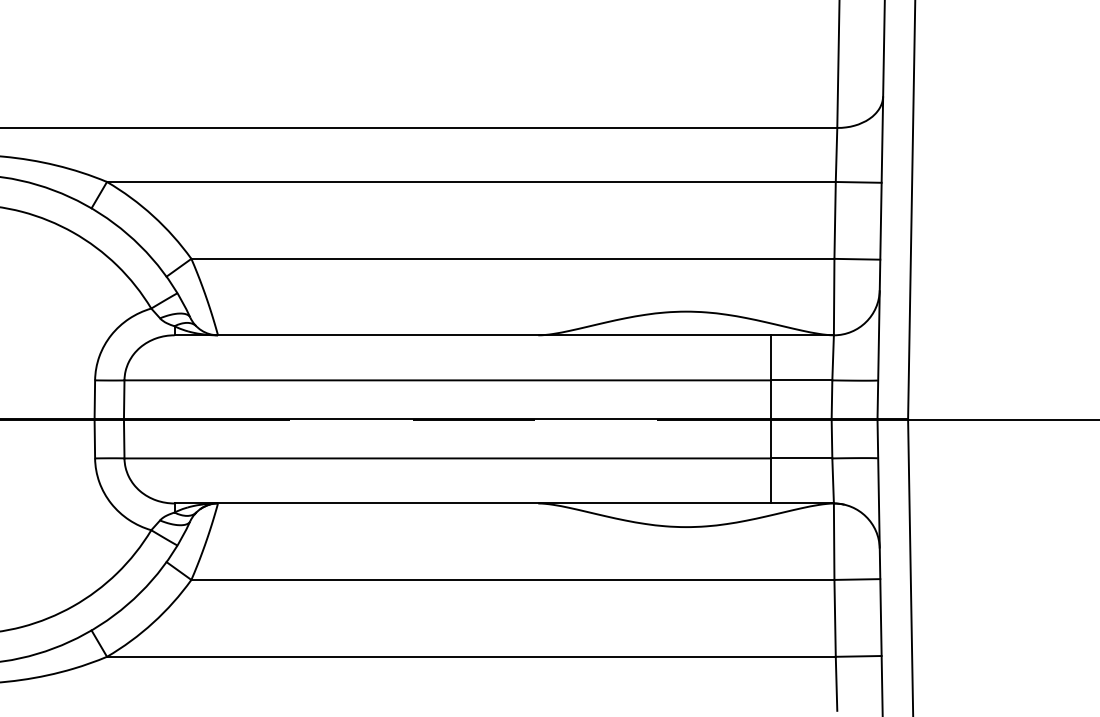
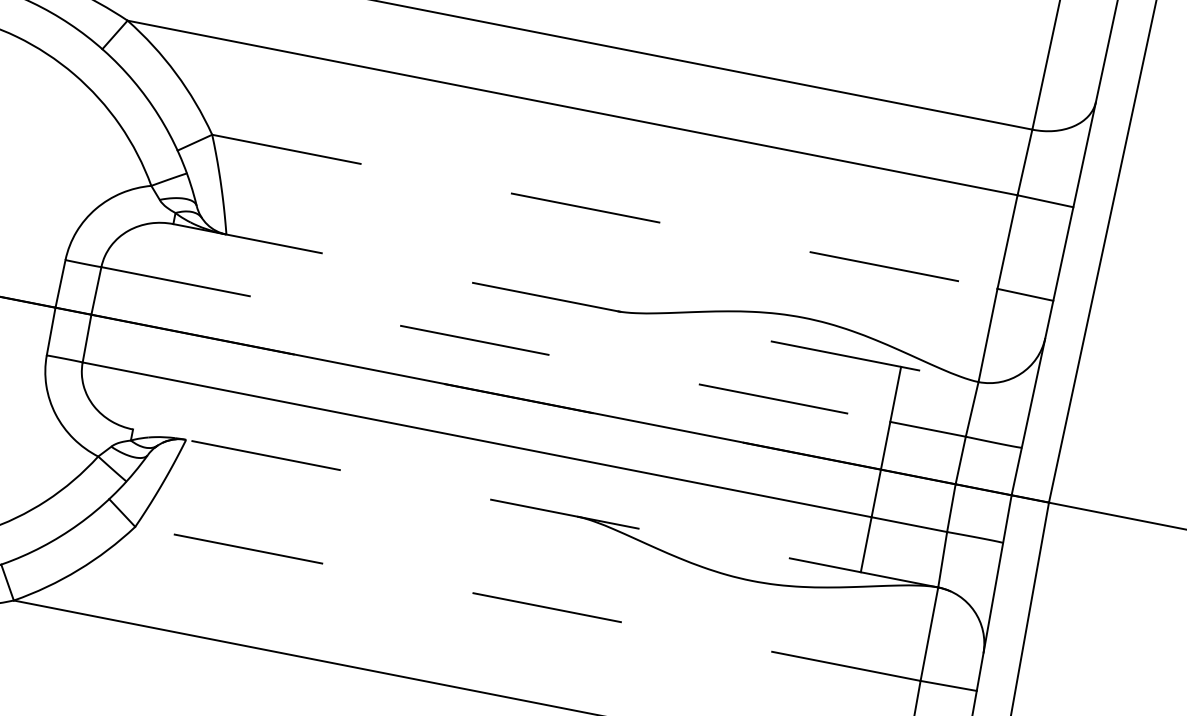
line: (512, 258) -> (604, 211), solid -> dashed
line: (504, 335) -> (576, 303), solid -> dashed
line: (448, 380) -> (497, 344), solid -> dashed
line: (504, 503) -> (535, 508), solid -> dashed
line: (512, 579) -> (527, 603), solid -> dashed

